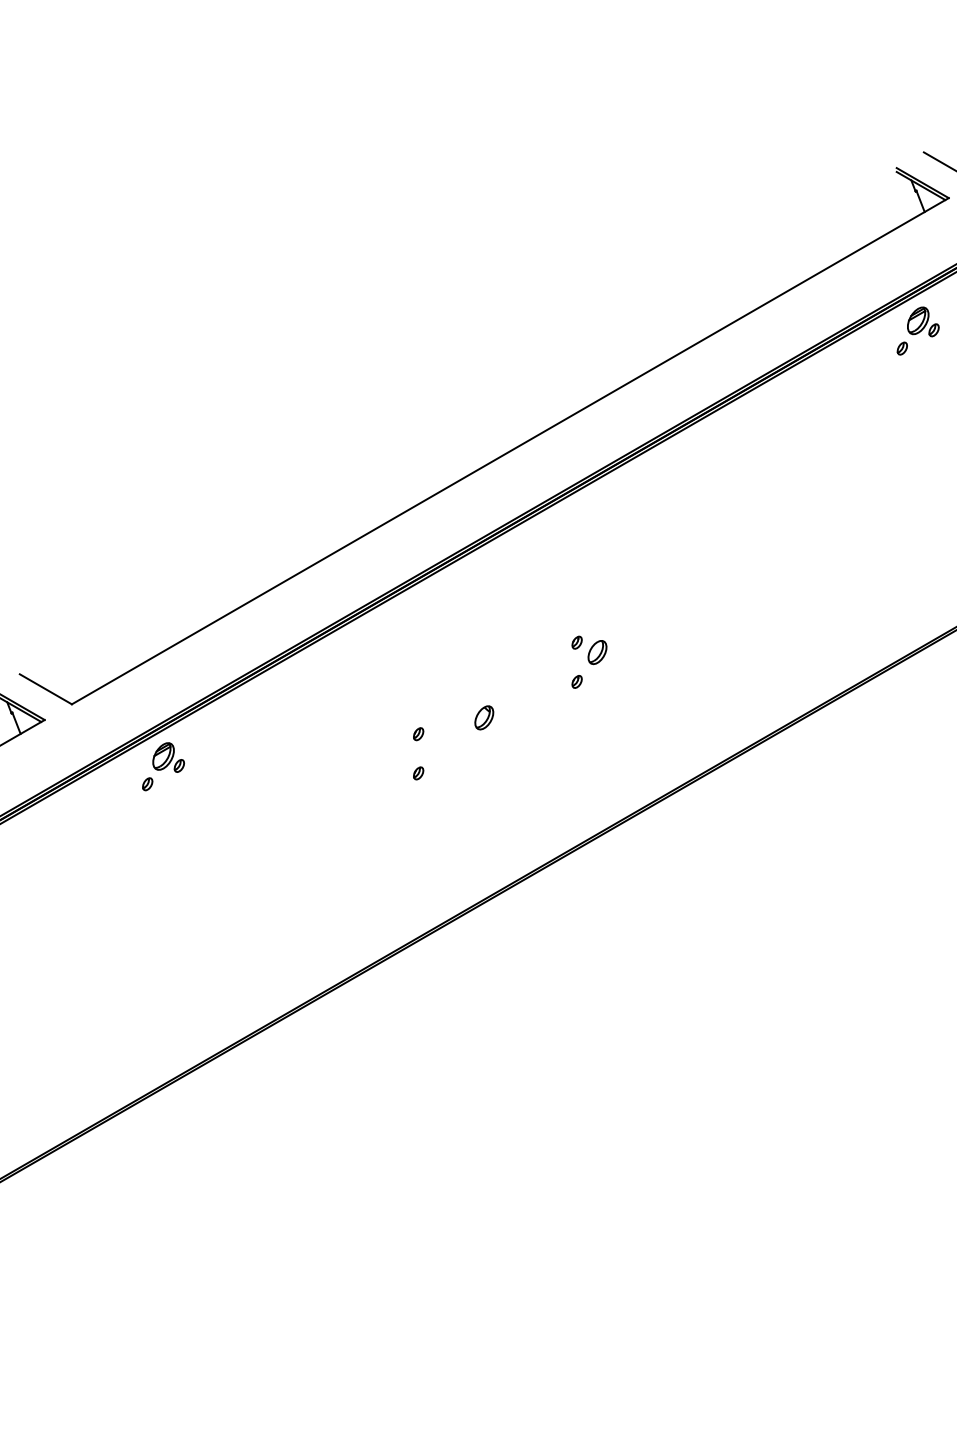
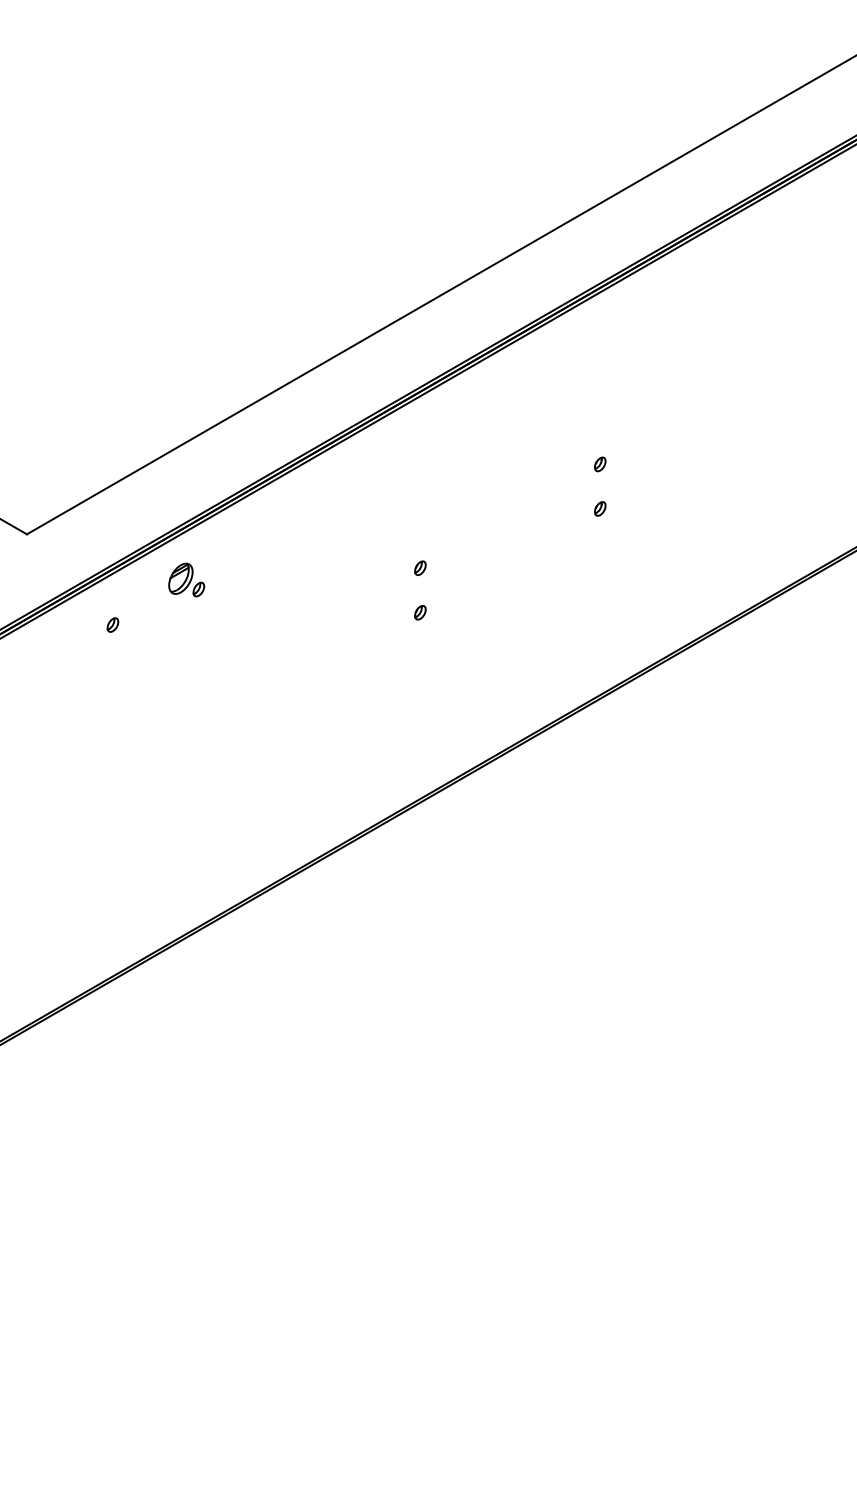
part: (597, 652) -> (623, 475), removed
part: (484, 717) -> (495, 549), removed
part: (168, 757) -> (186, 579), moved

